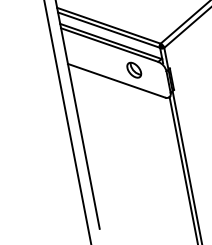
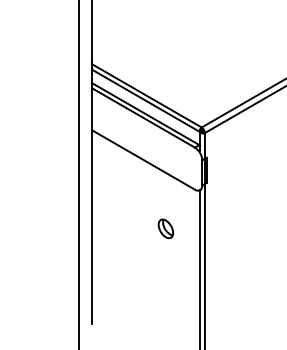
part: (133, 69) -> (165, 228), moved

